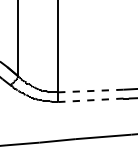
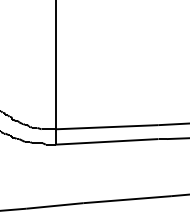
line: (90, 91) -> (106, 127), dashed -> solid
line: (90, 100) -> (106, 142), dashed -> solid

